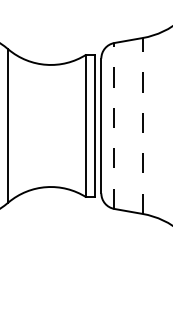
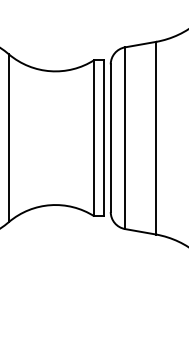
line: (114, 126) -> (125, 138), dashed -> solid
line: (142, 126) -> (155, 138), dashed -> solid

